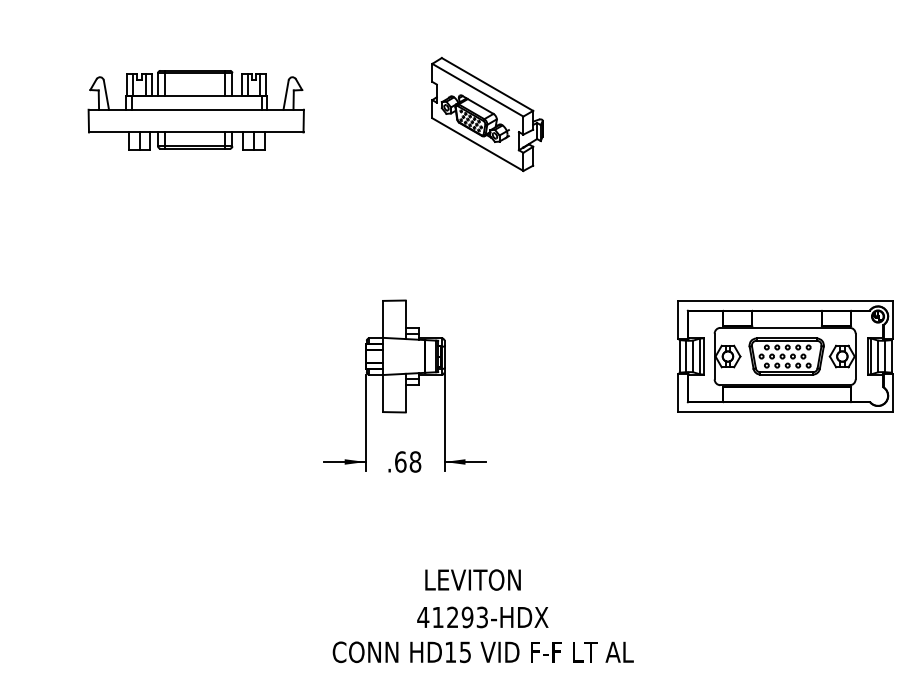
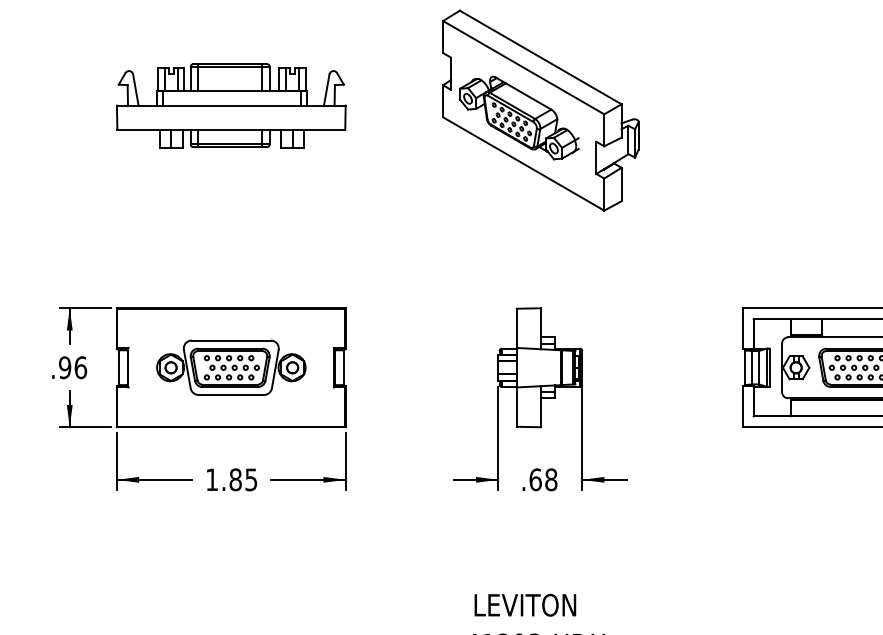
part: (487, 114) -> (540, 110), size x1.67
part: (165, 385) -> (198, 398), added
part: (404, 385) -> (539, 398), moved

